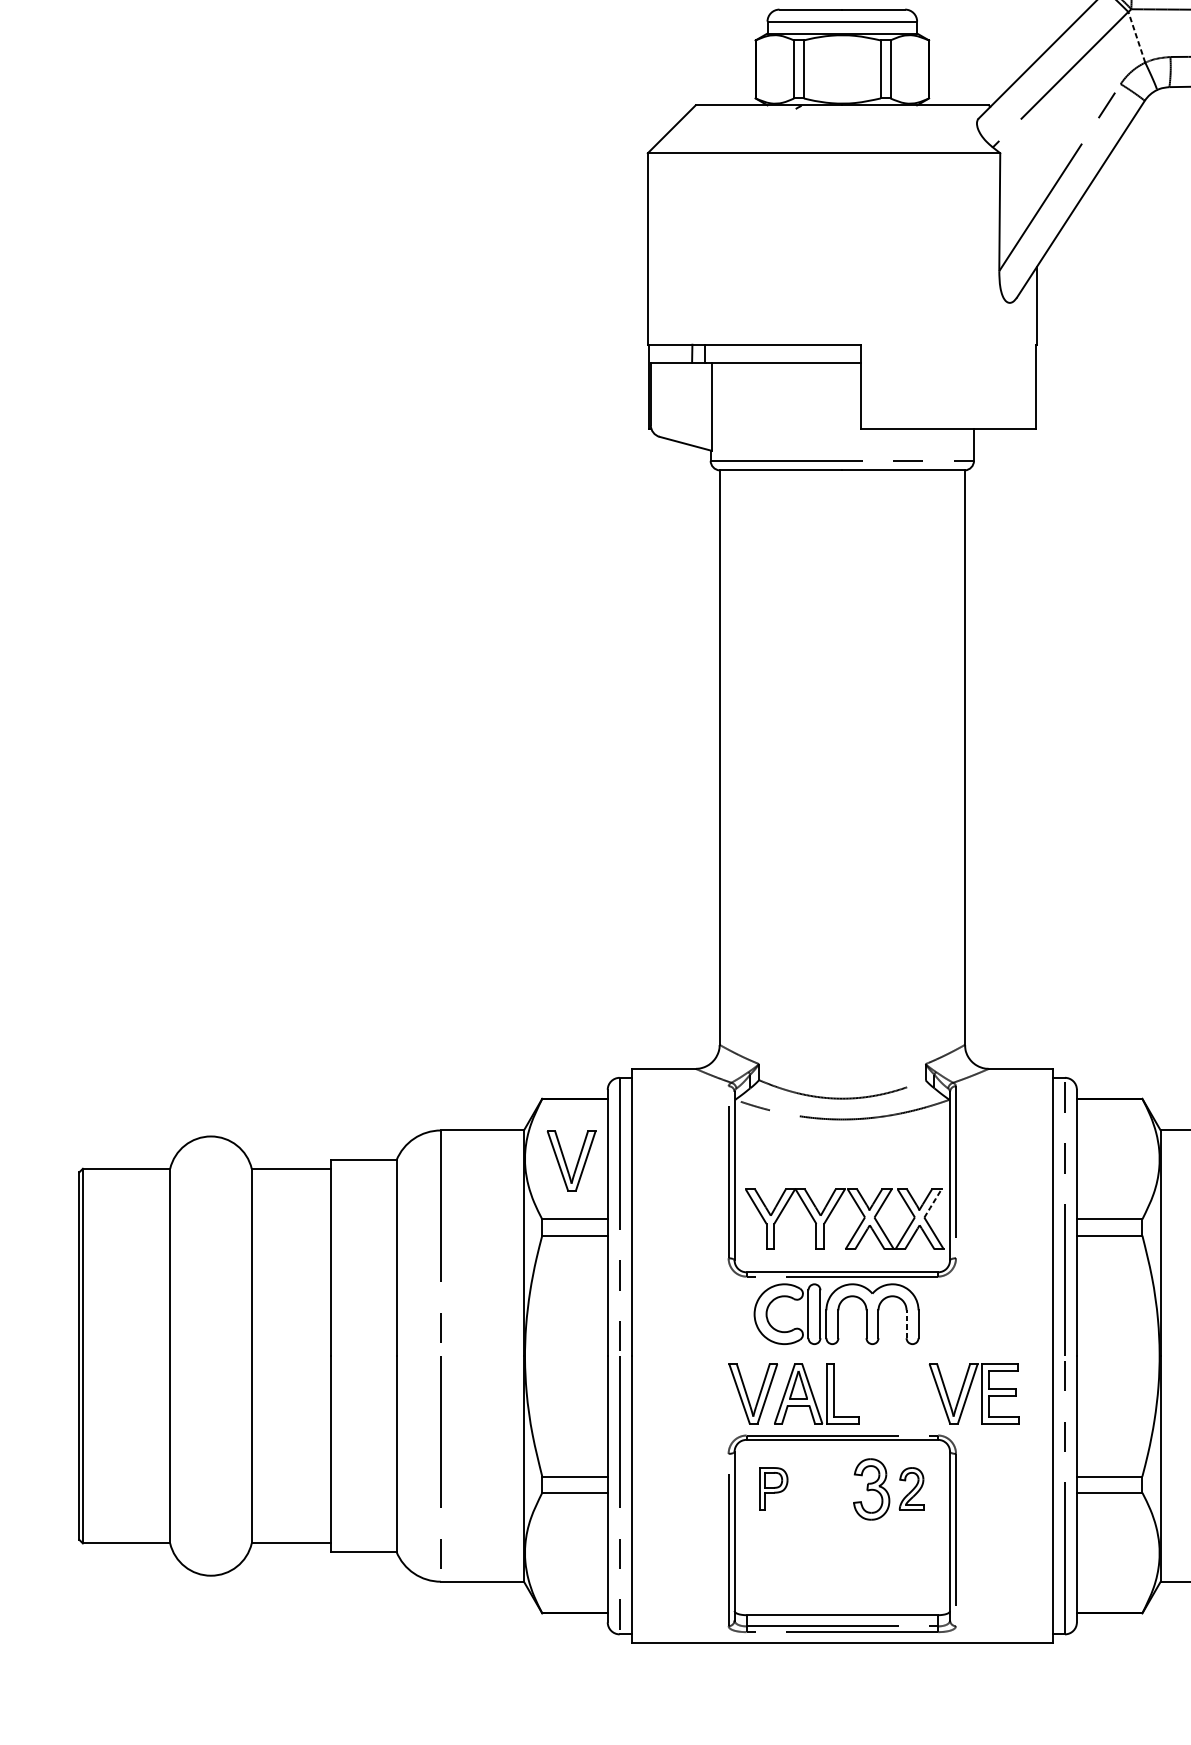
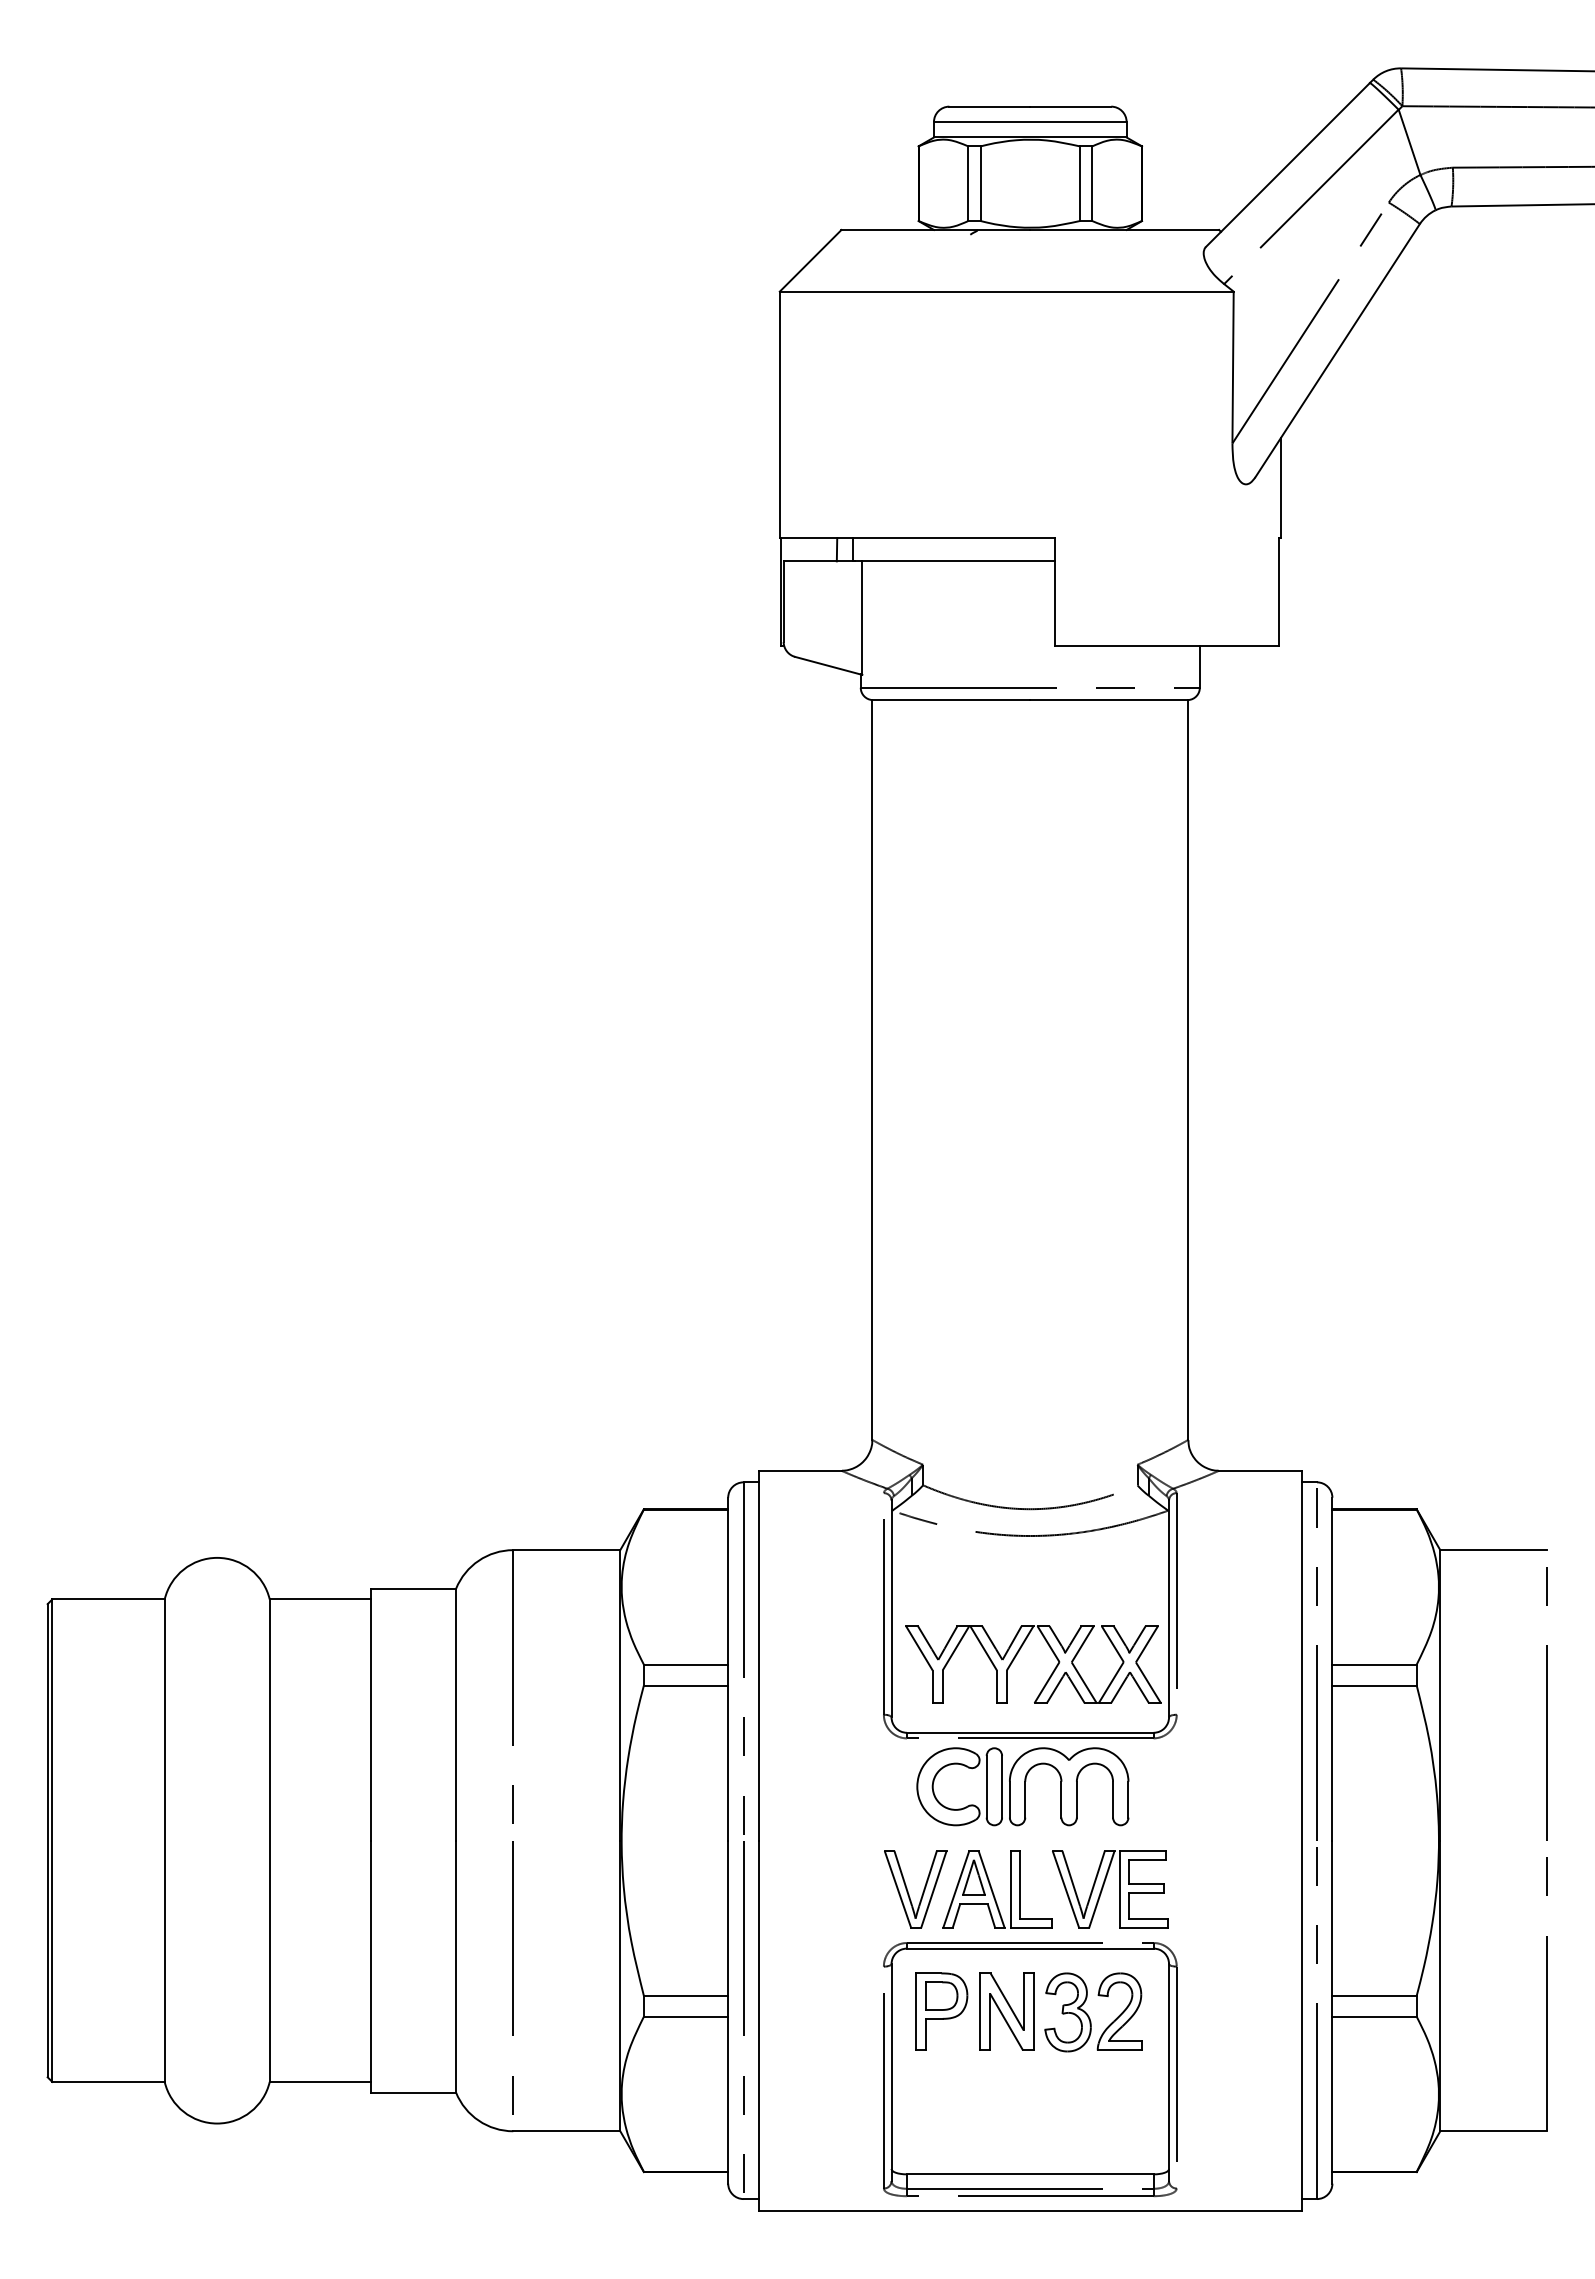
line: (1136, 36) -> (1409, 141), dashed -> solid
part: (566, 1162) -> (674, 1591), removed
line: (932, 1203) -> (1146, 1644), dashed -> solid
line: (906, 1324) -> (1113, 1799), dashed -> solid
part: (969, 1393) -> (1103, 1888), moved
part: (773, 1488) -> (941, 2011), size x1.43
part: (823, 1488) -> (1006, 2011), added
part: (911, 1488) -> (1119, 2011), size x1.43

